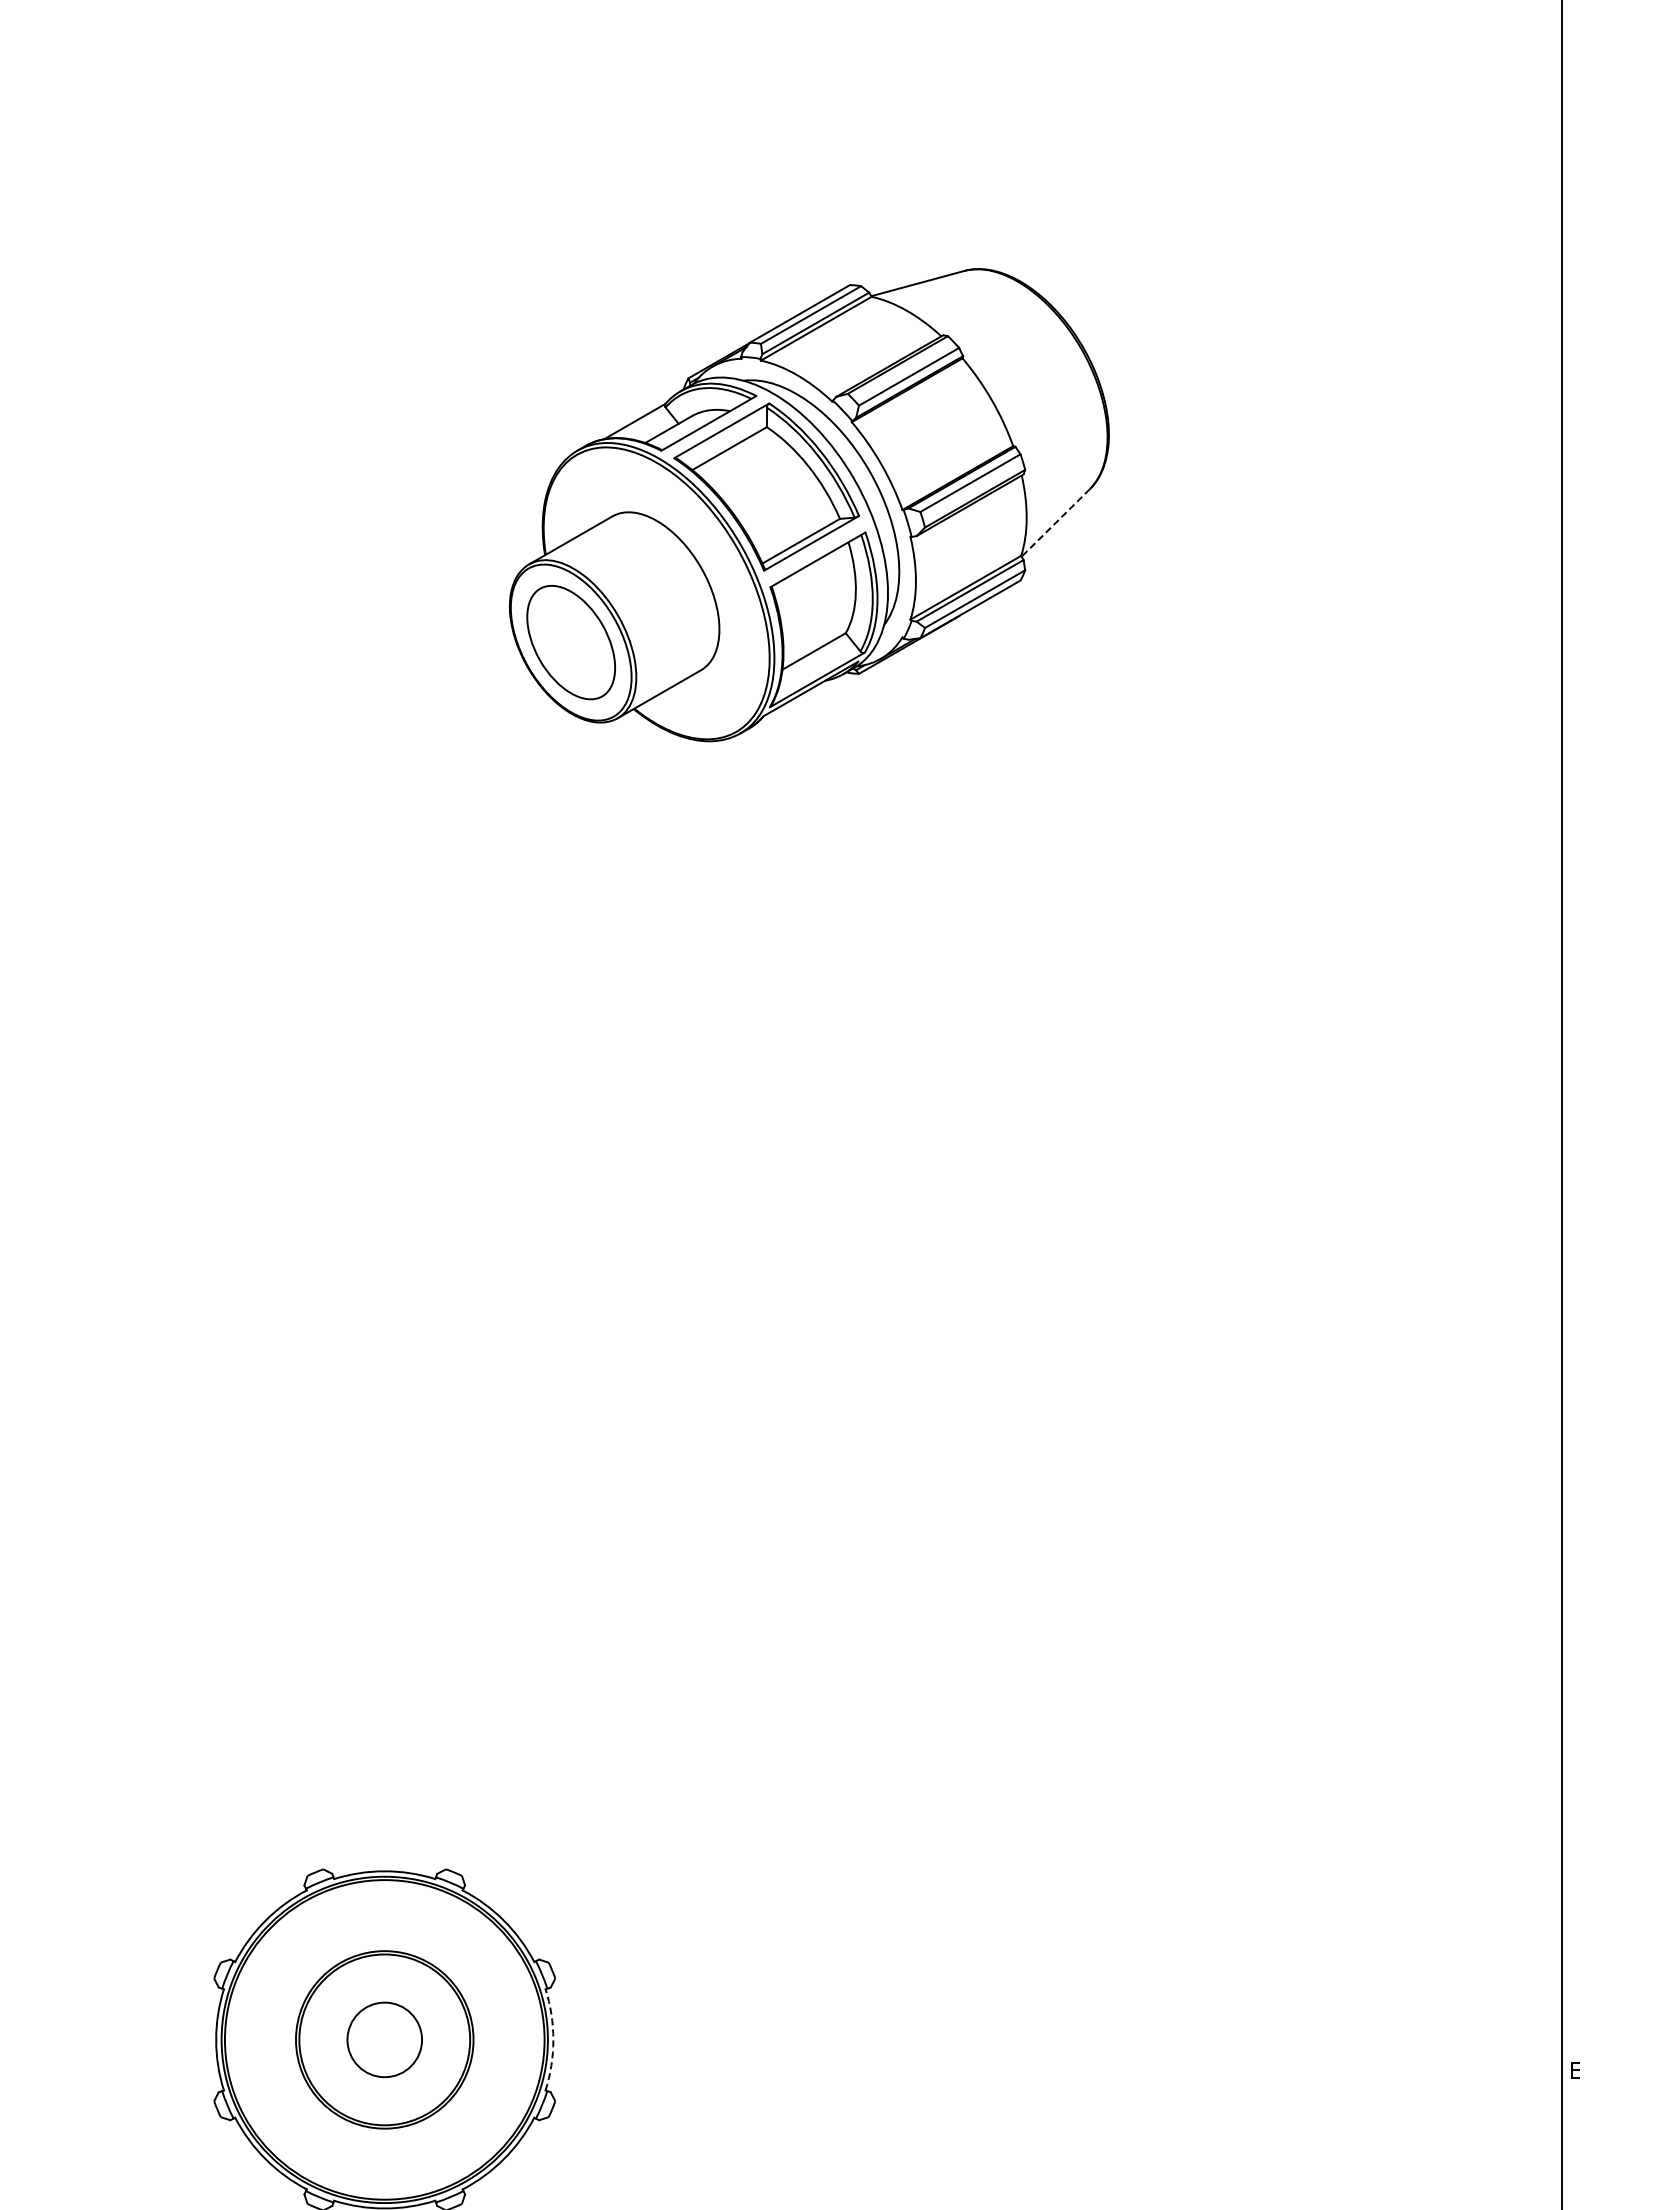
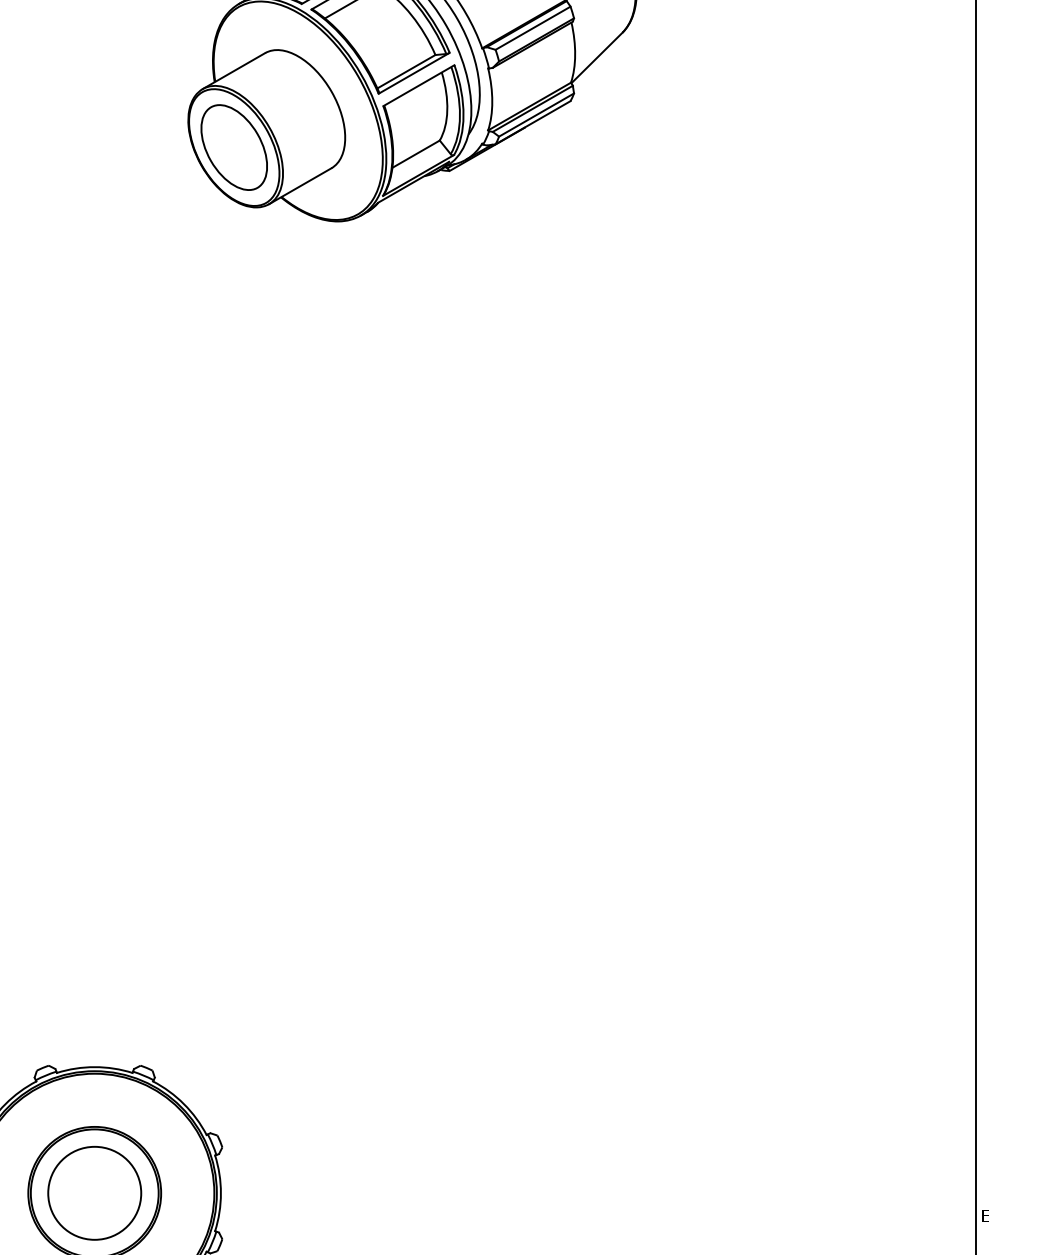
line: (1055, 523) -> (596, 58), dashed -> solid
circle: (384, 2039) -> (94, 1193), size x1.67
arc: (553, 2039) -> (221, 1193), dashed -> solid

